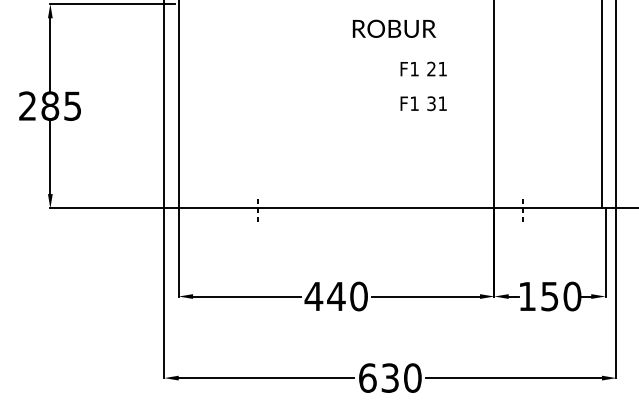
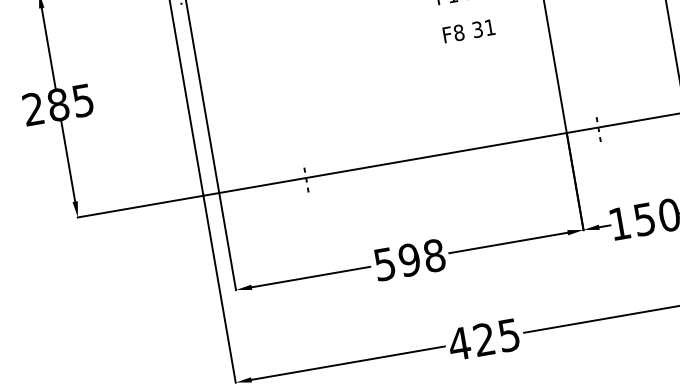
text: (414, 103) -> (458, 32), F1 -> F8
text: (335, 296) -> (408, 260), 440 -> 598
text: (389, 377) -> (483, 339), 630 -> 425

